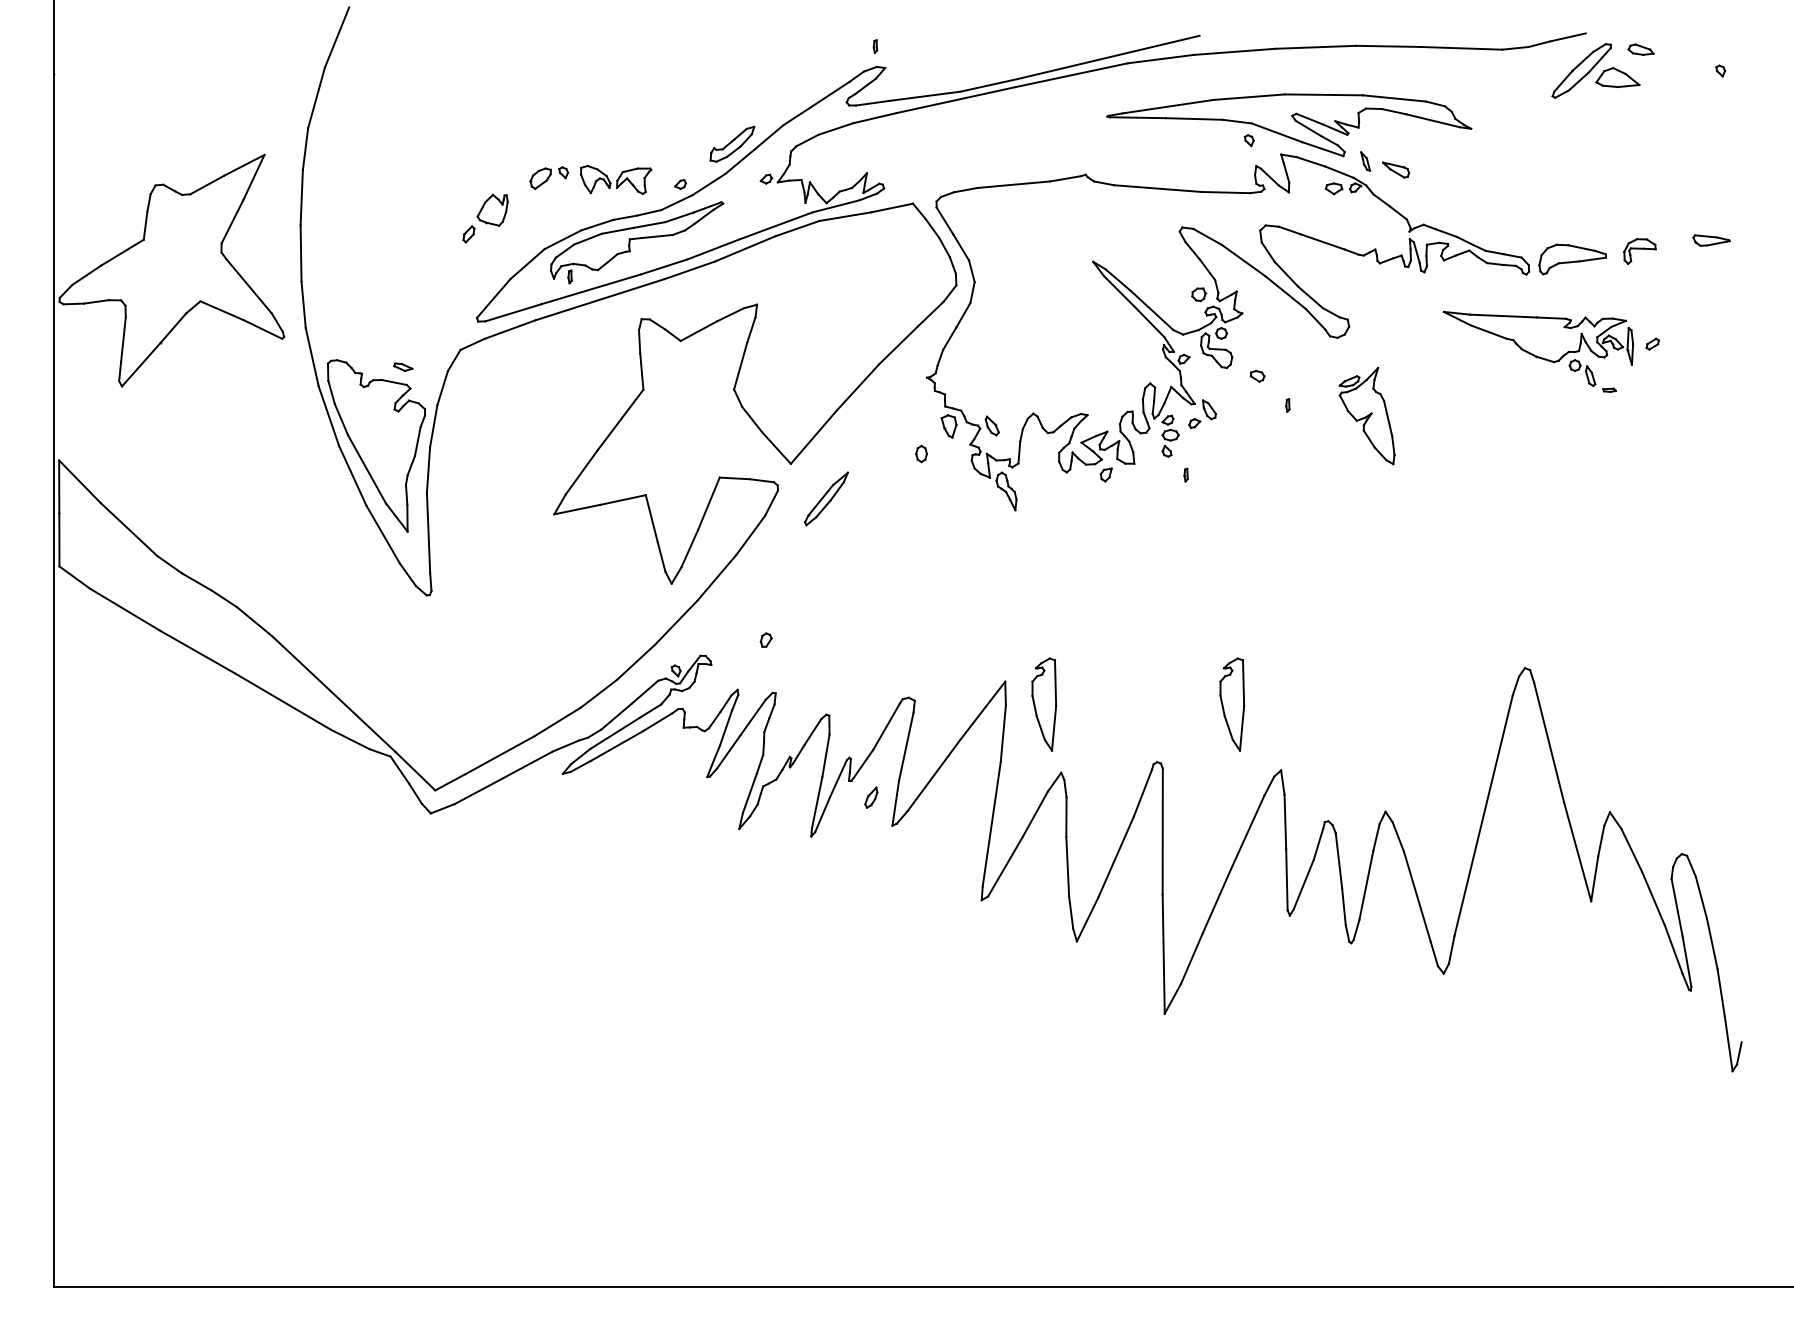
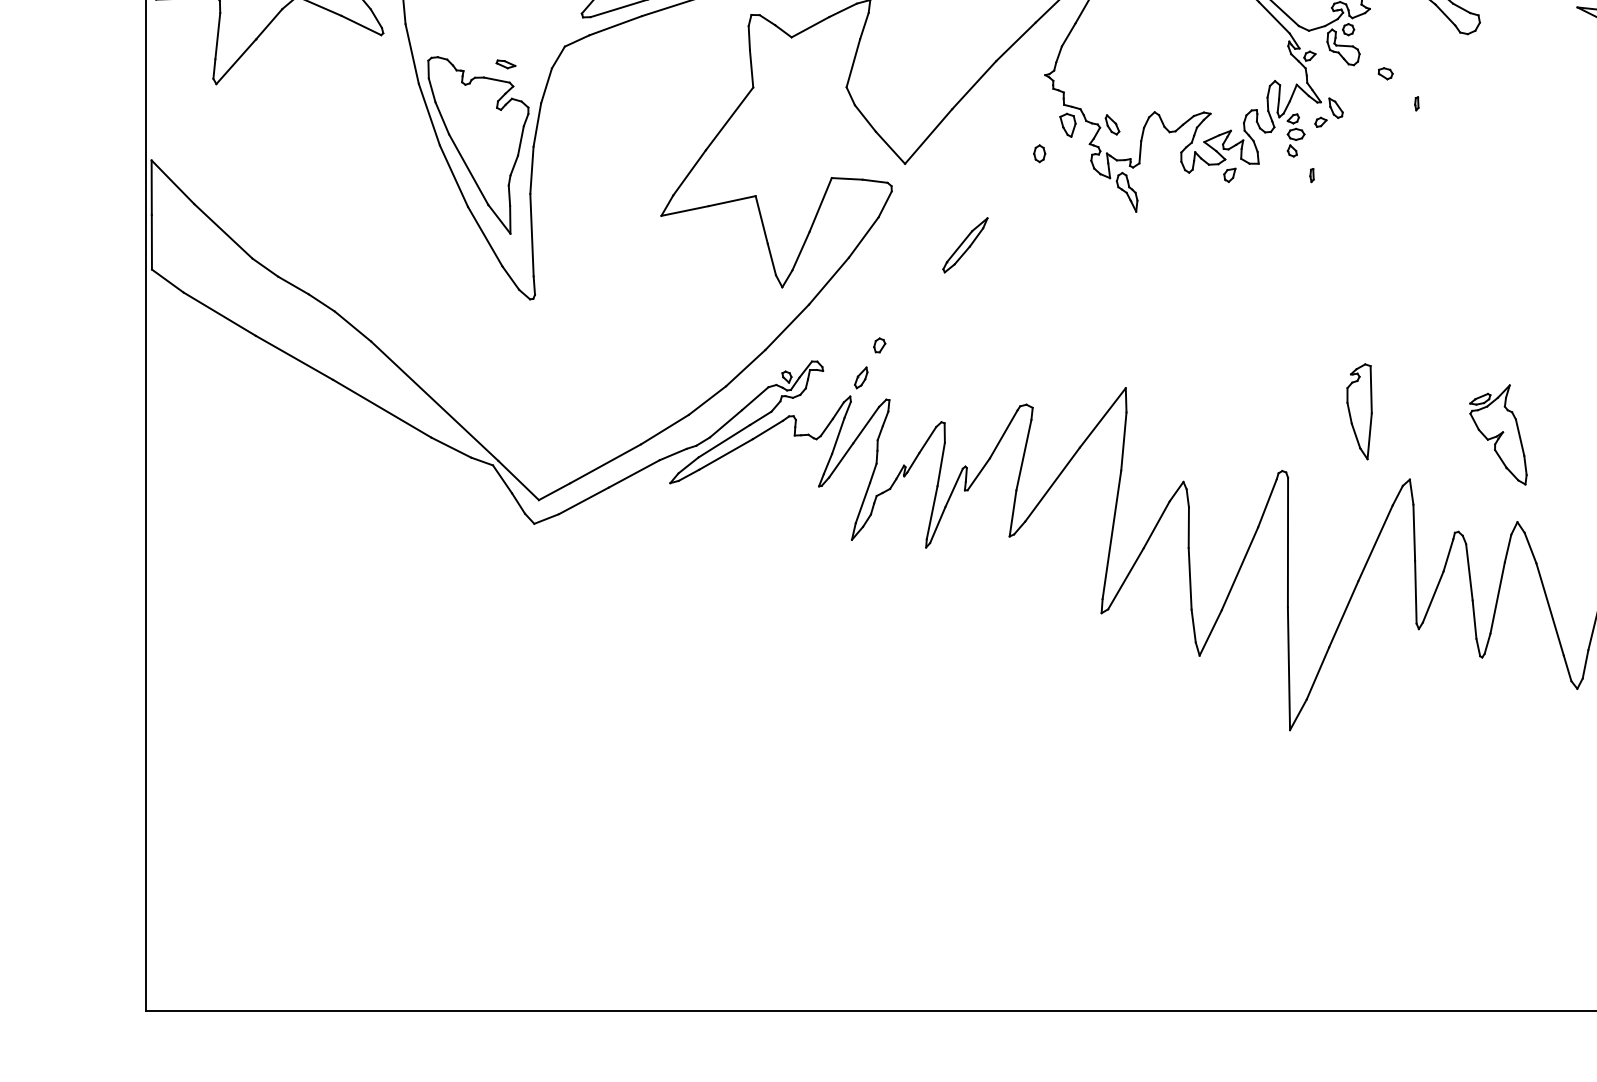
part: (1366, 416) -> (1497, 435), moved
part: (826, 498) -> (965, 244), moved
part: (1044, 704) -> (1166, 411), removed
part: (871, 797) -> (861, 377), moved

